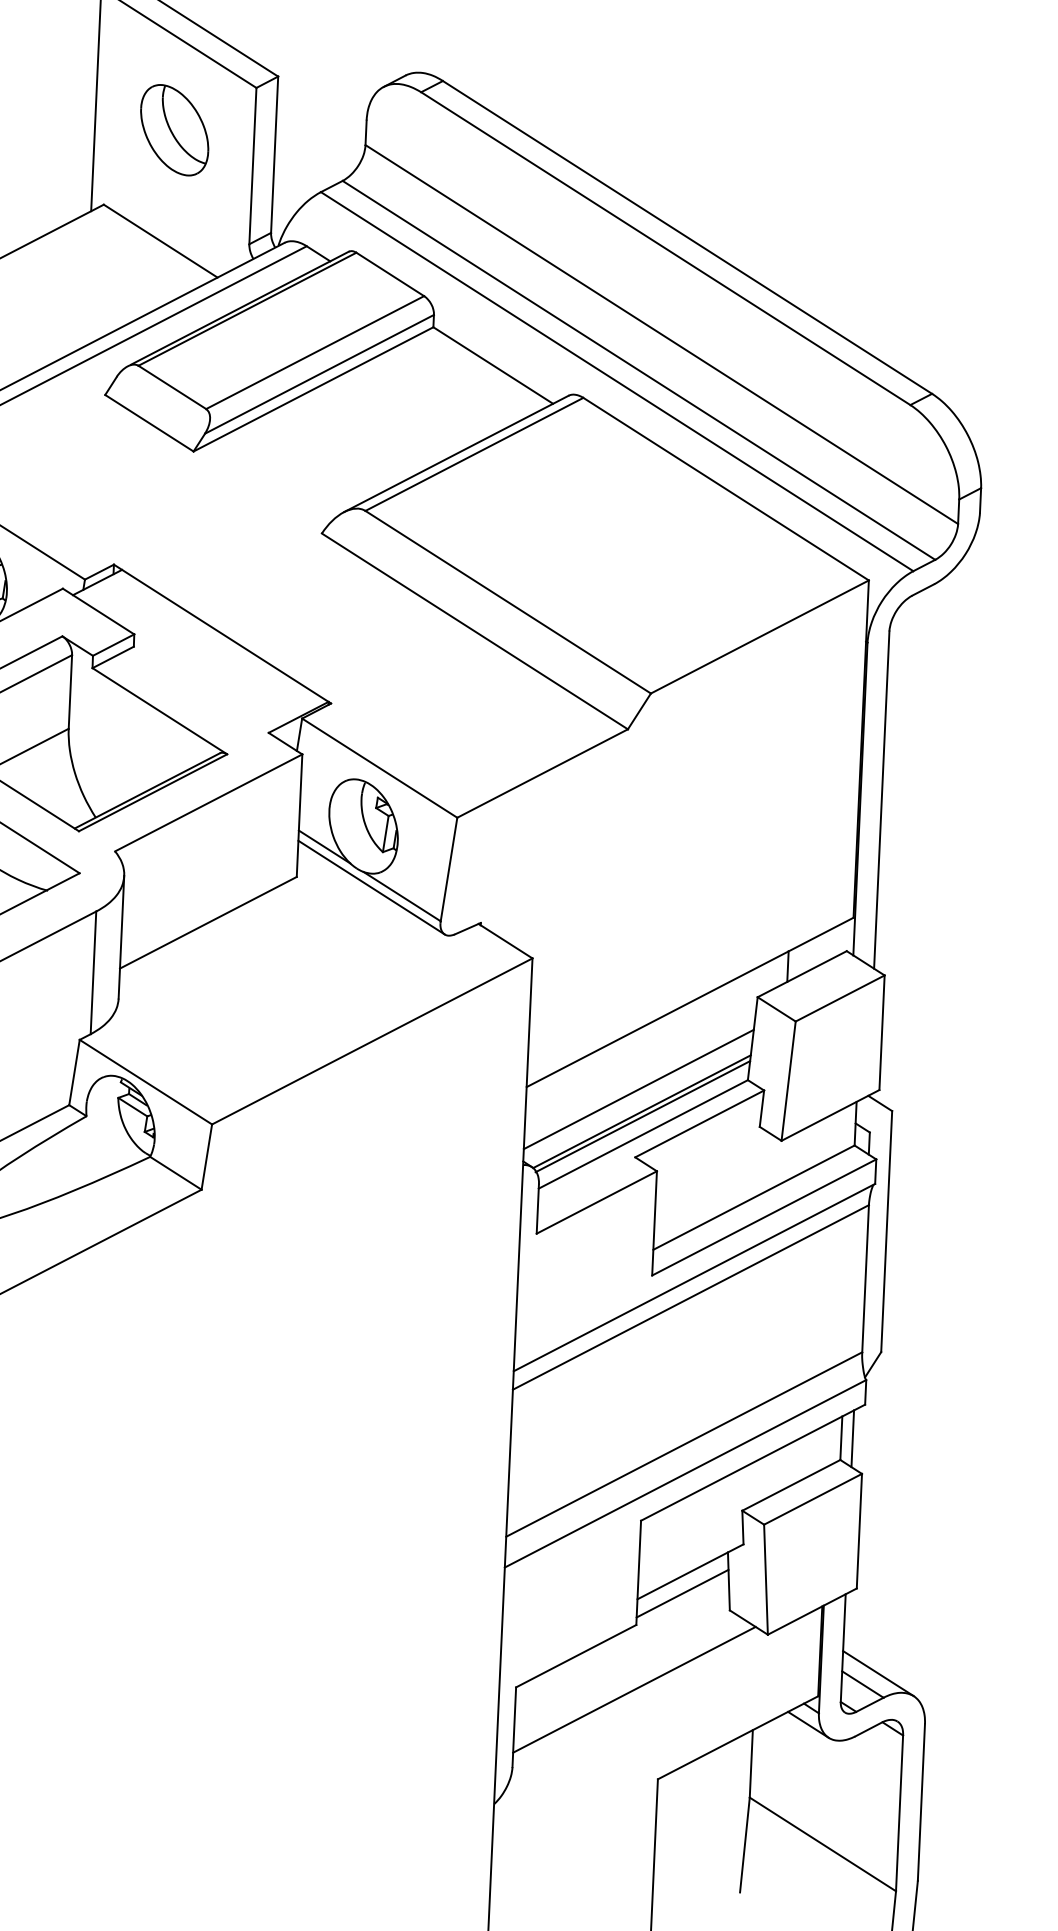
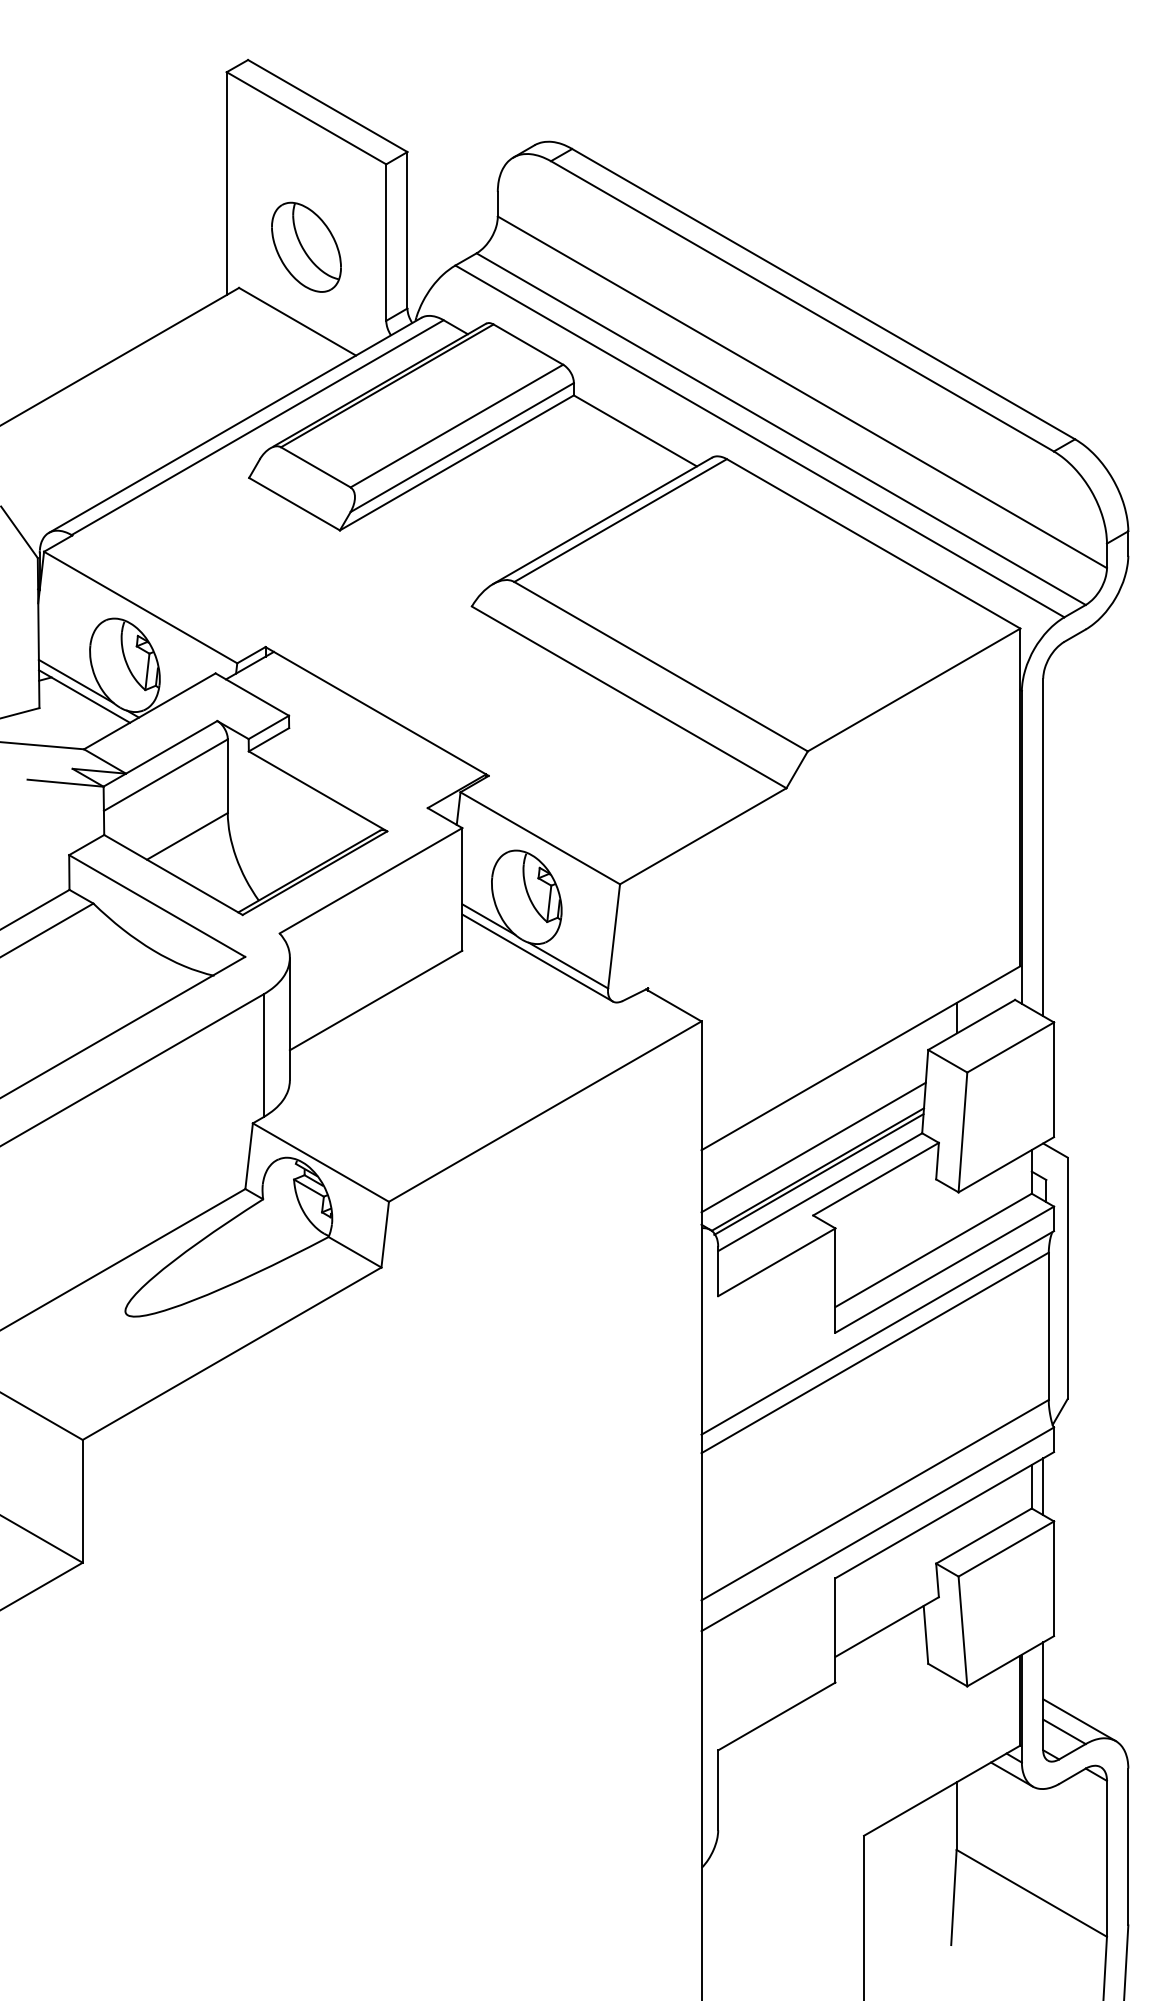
part: (174, 129) -> (306, 246), moved
line: (682, 1593) -> (880, 1649), removed
line: (634, 1689) -> (836, 1747), removed

